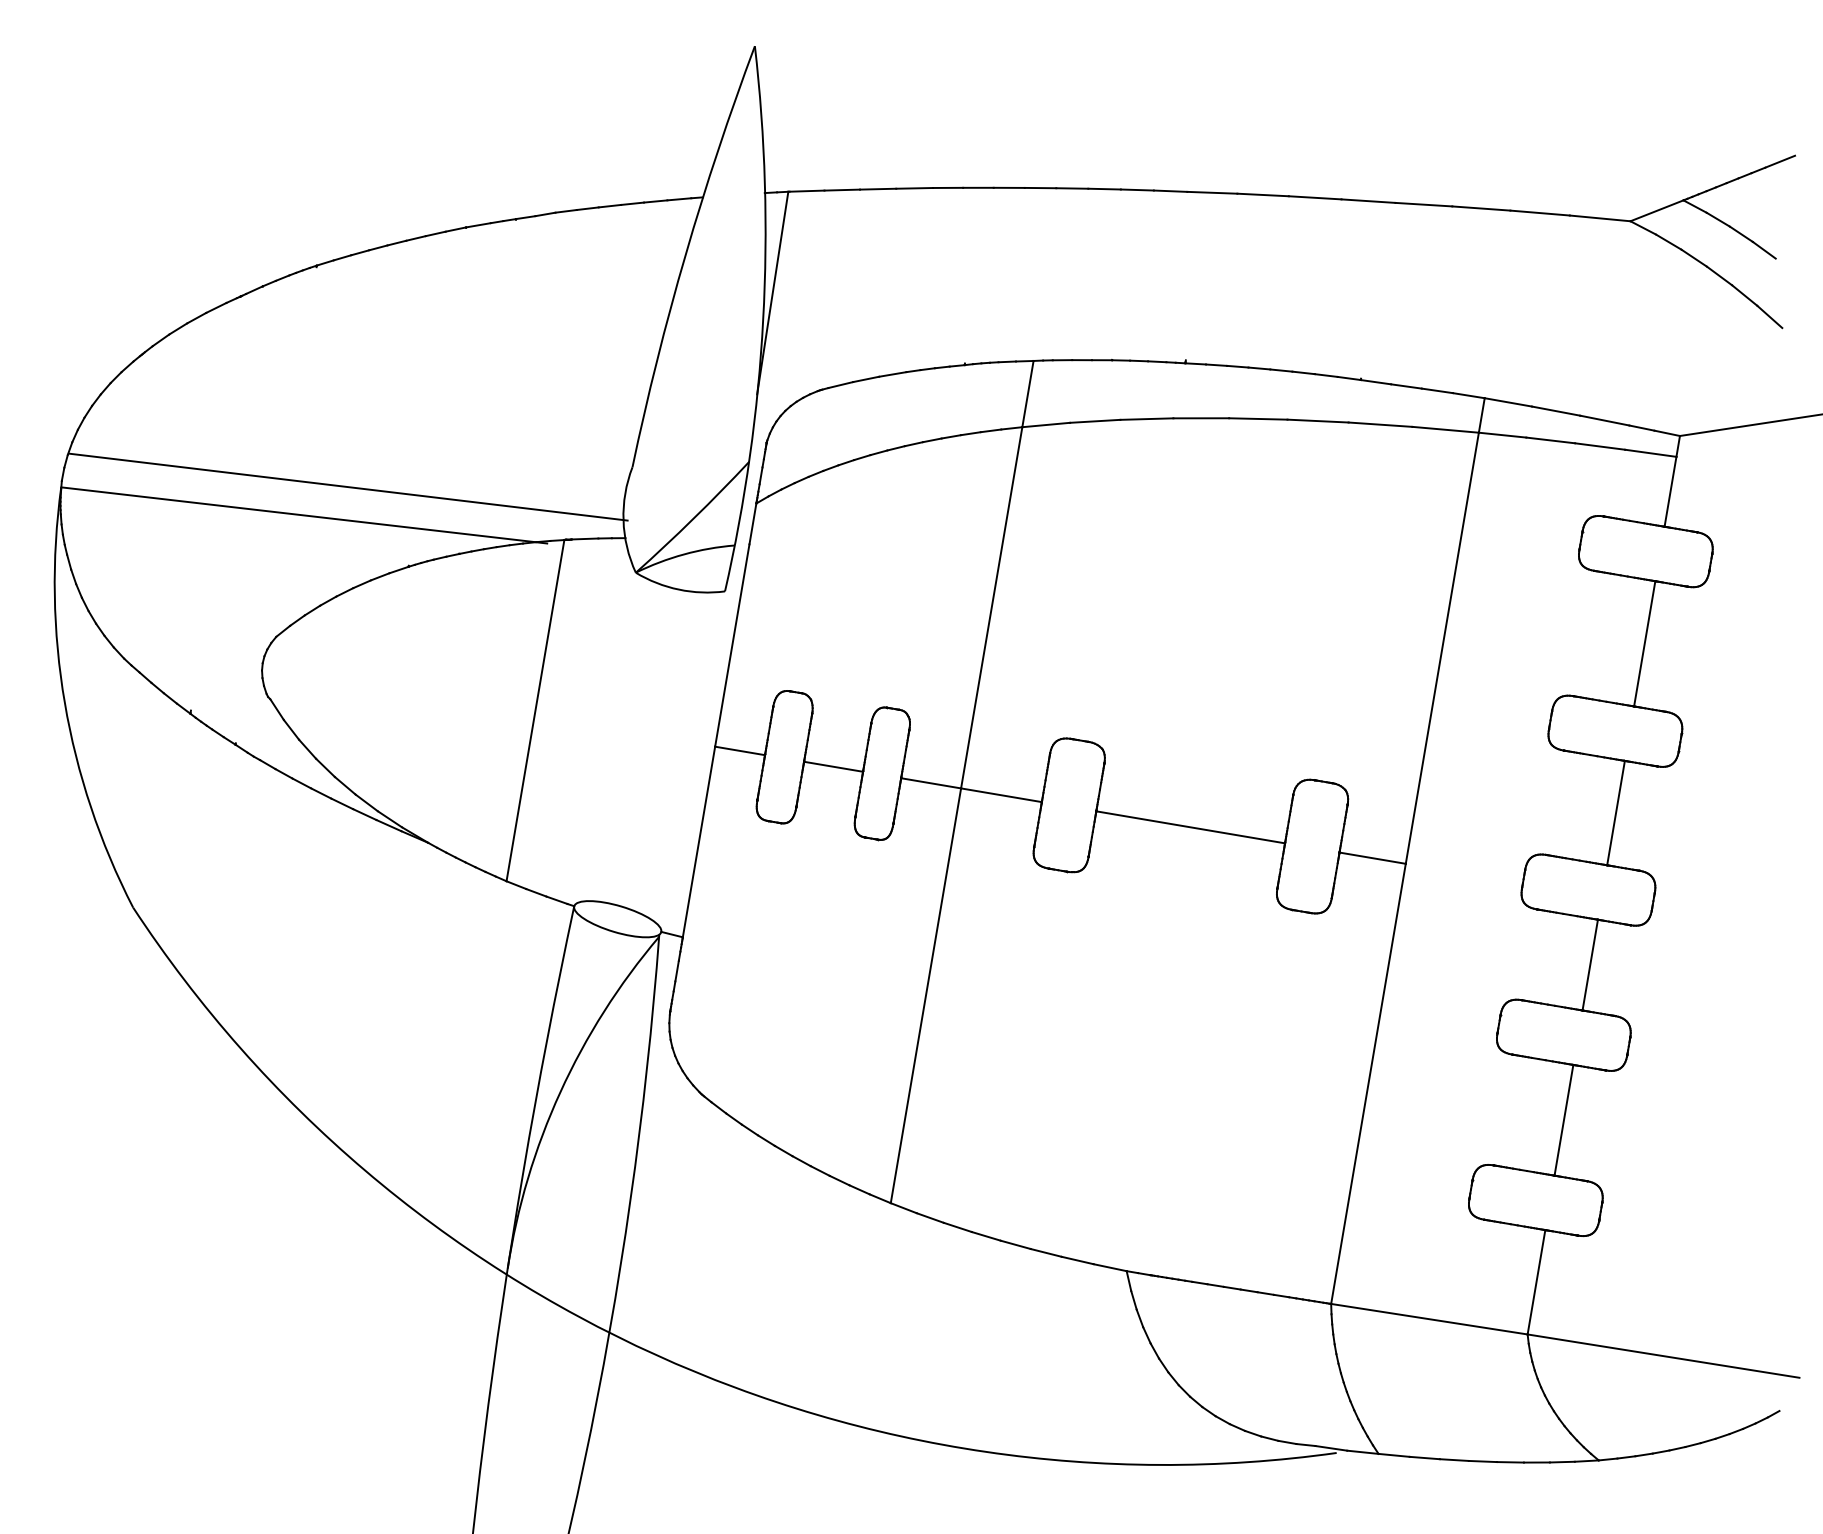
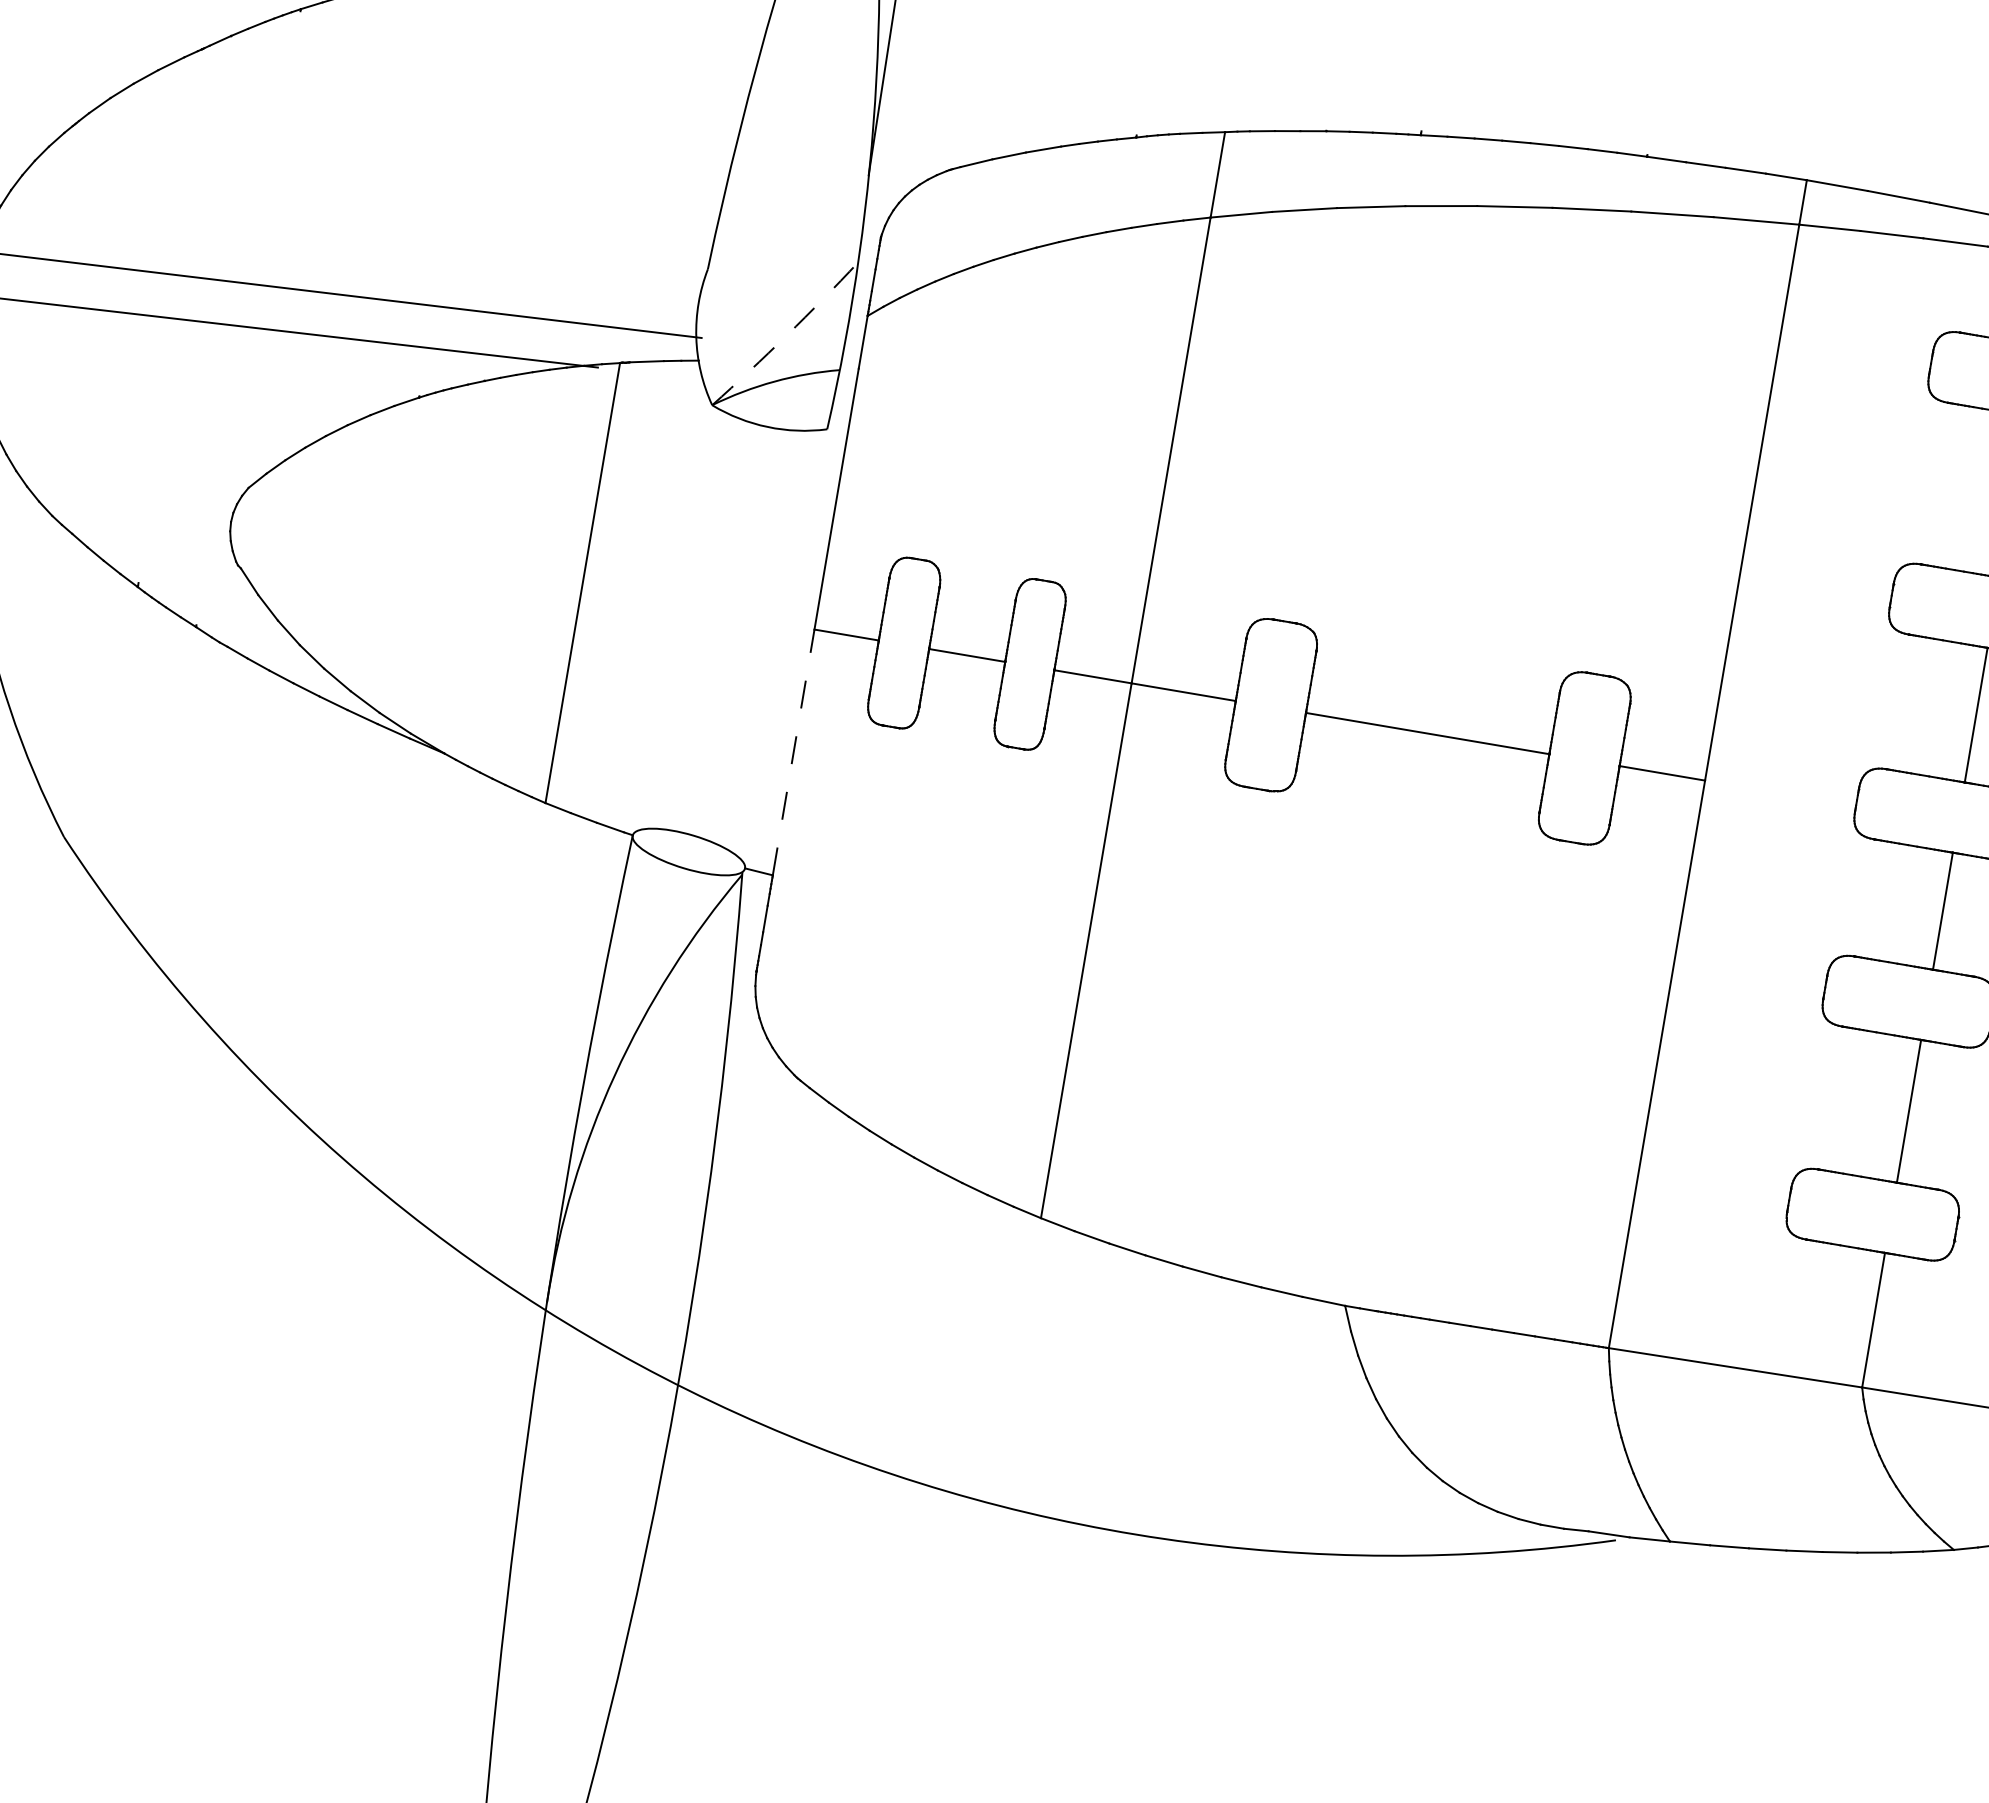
arc: (693, 518) -> (786, 335), solid -> dashed
line: (699, 842) -> (794, 753), solid -> dashed

